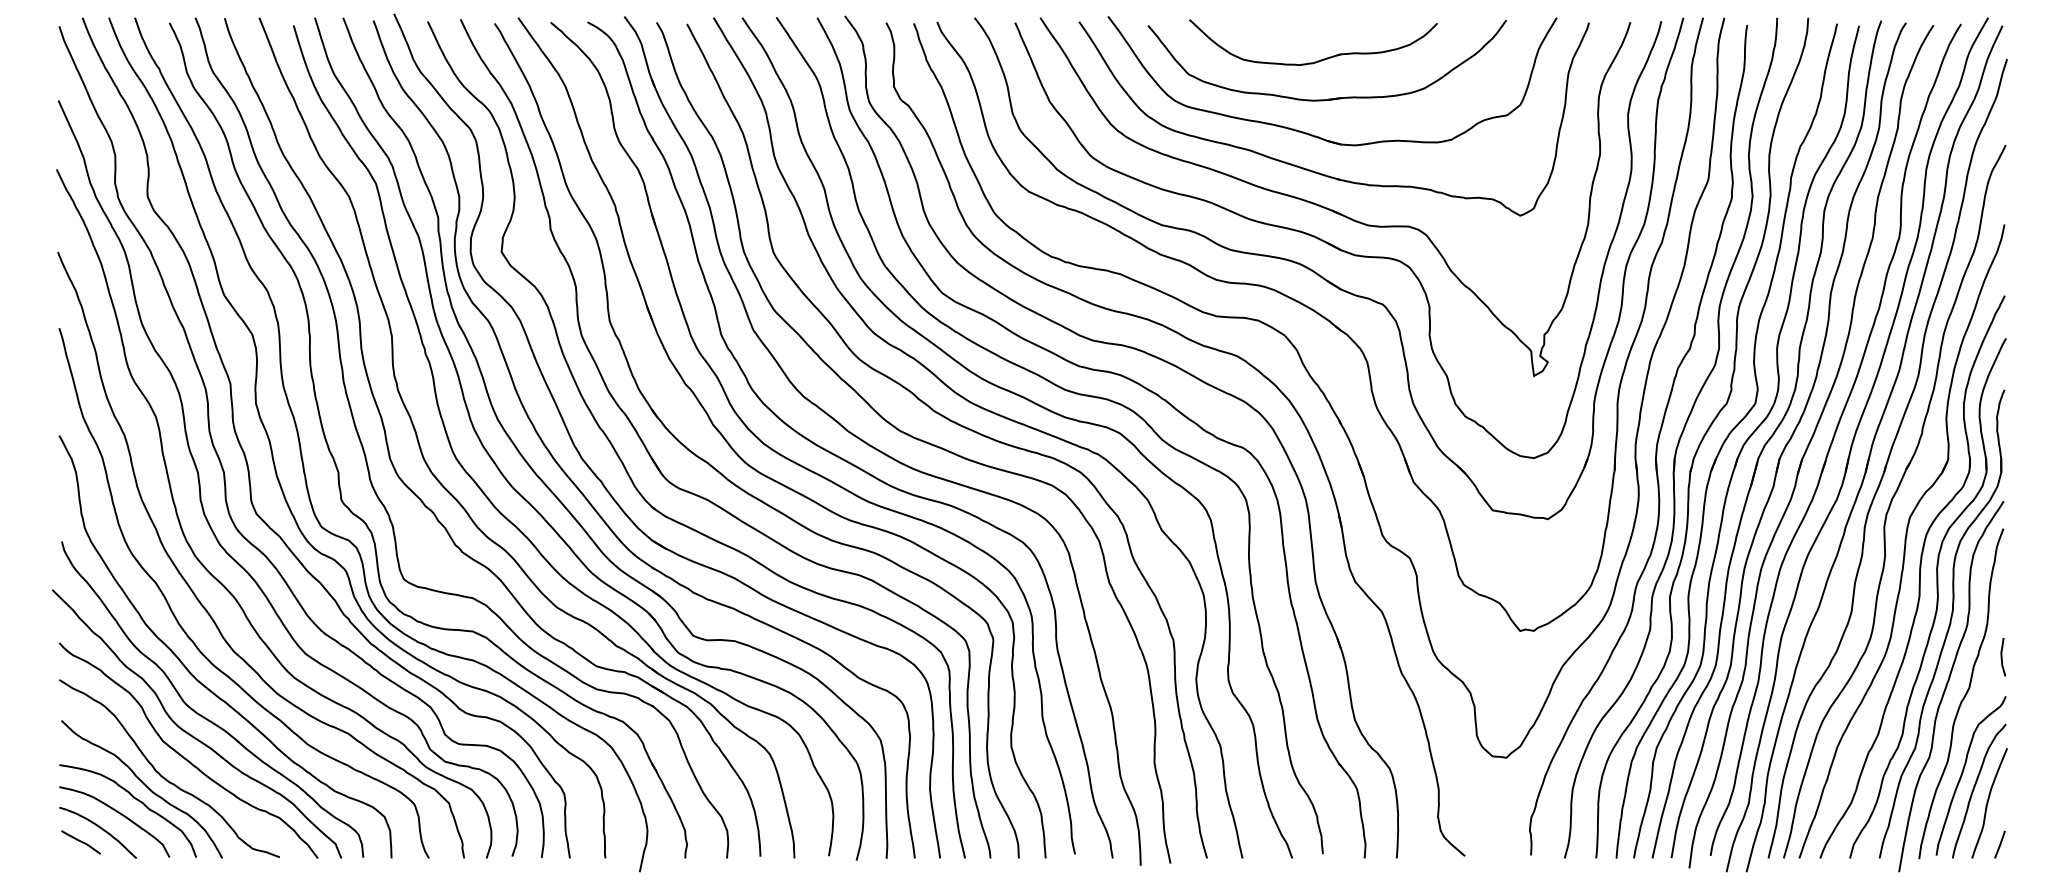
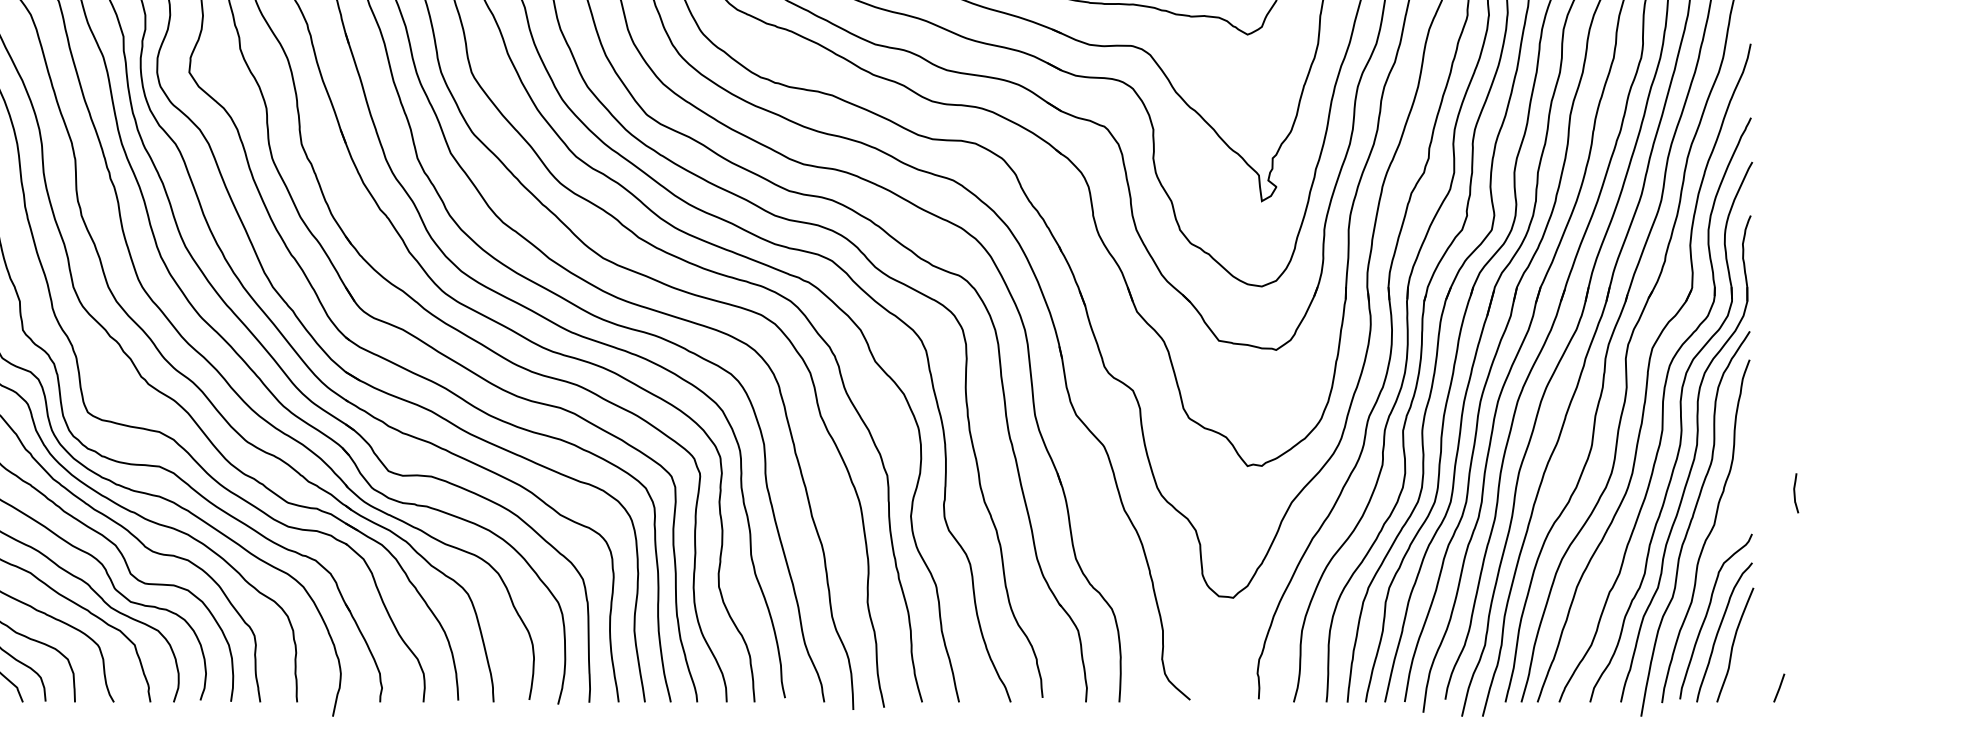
curve: (2002, 657) -> (1795, 493), moved
line: (1999, 844) -> (1778, 687), moved

